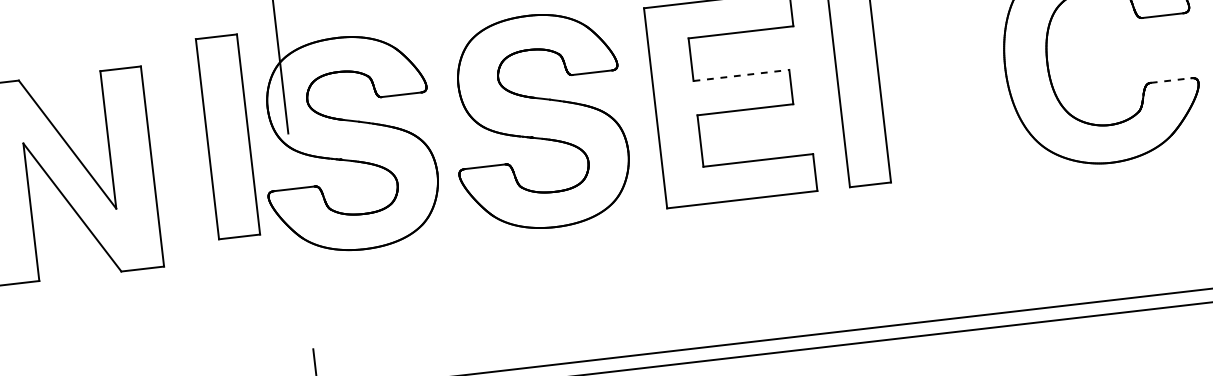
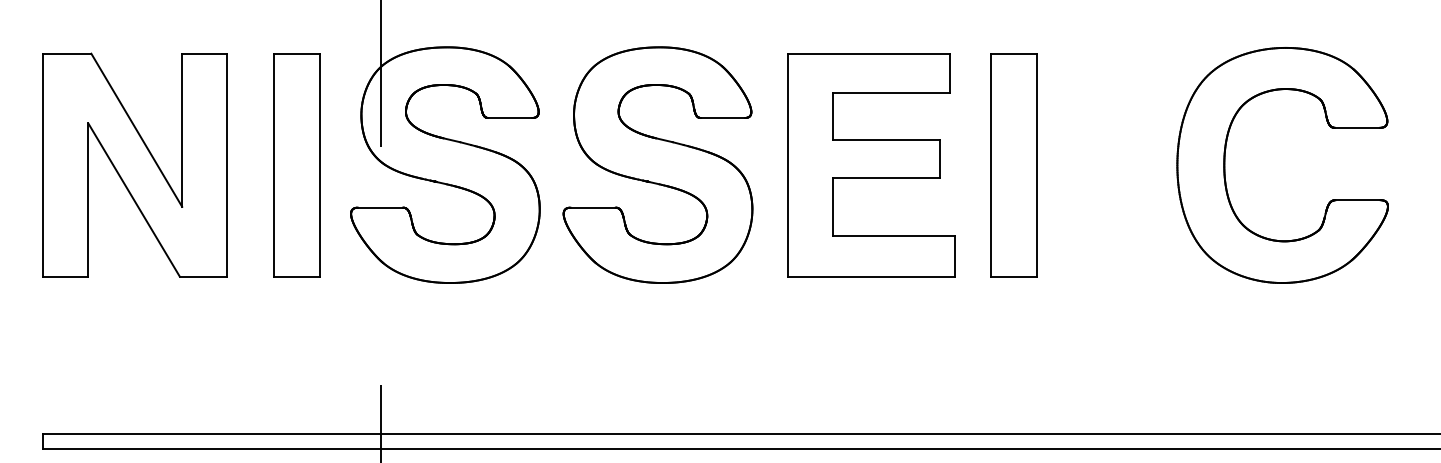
line: (741, 75) -> (886, 139), dashed -> solid
line: (1171, 80) -> (1358, 200), dashed -> solid
part: (227, 137) -> (296, 165), moved

